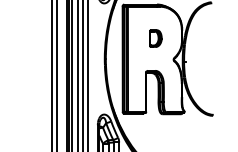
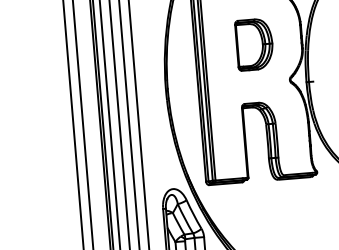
part: (155, 38) -> (254, 44), size x1.67

